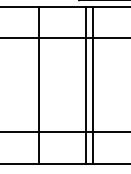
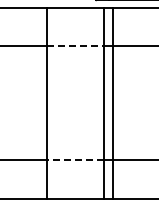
line: (63, 38) -> (76, 46), solid -> dashed
line: (62, 132) -> (75, 160), solid -> dashed

